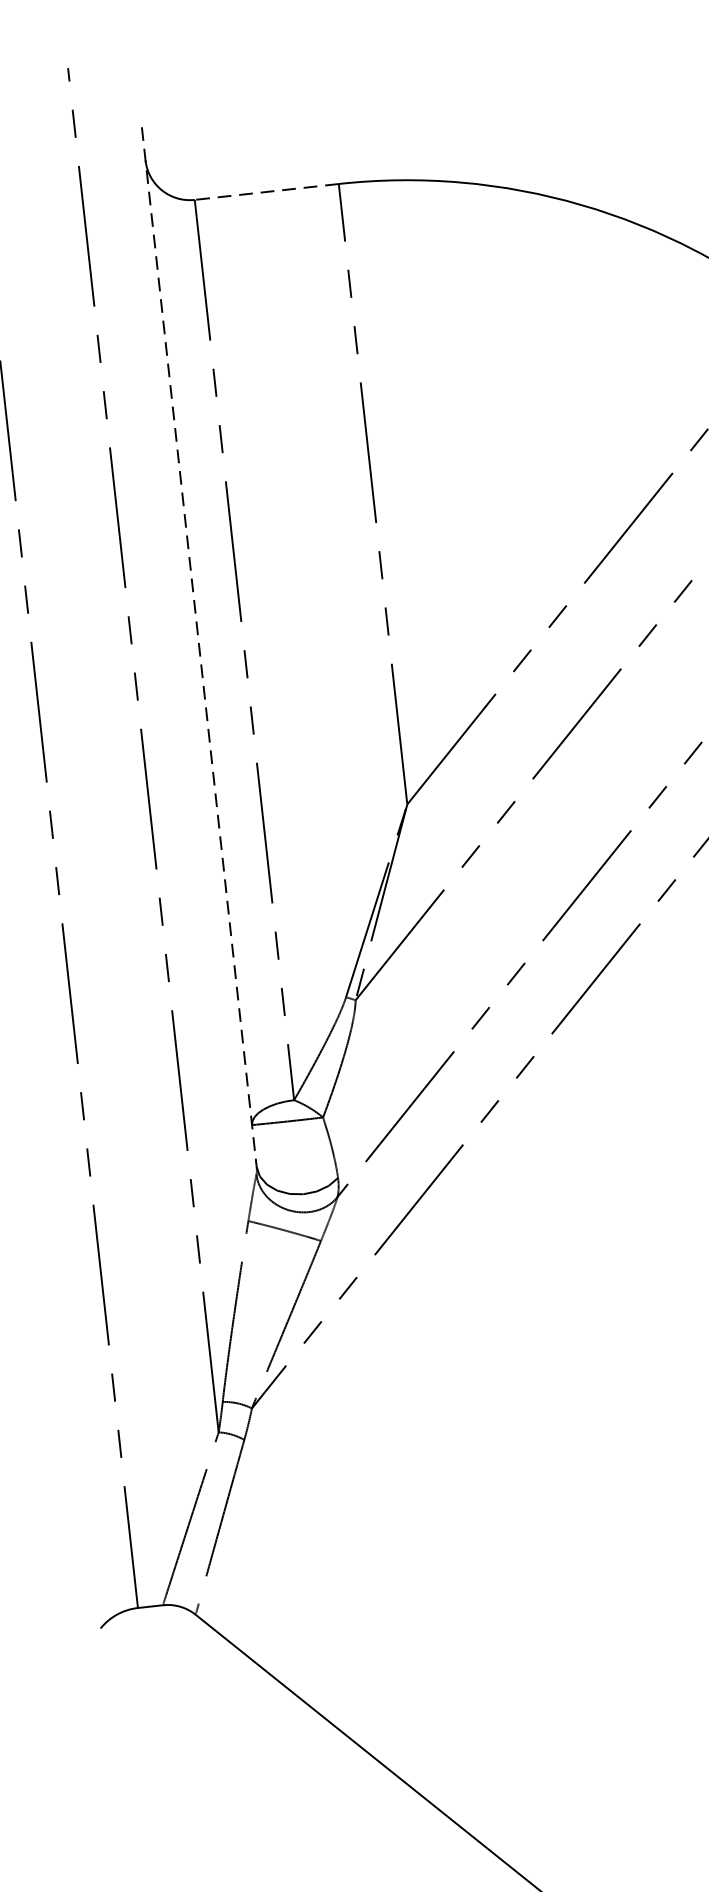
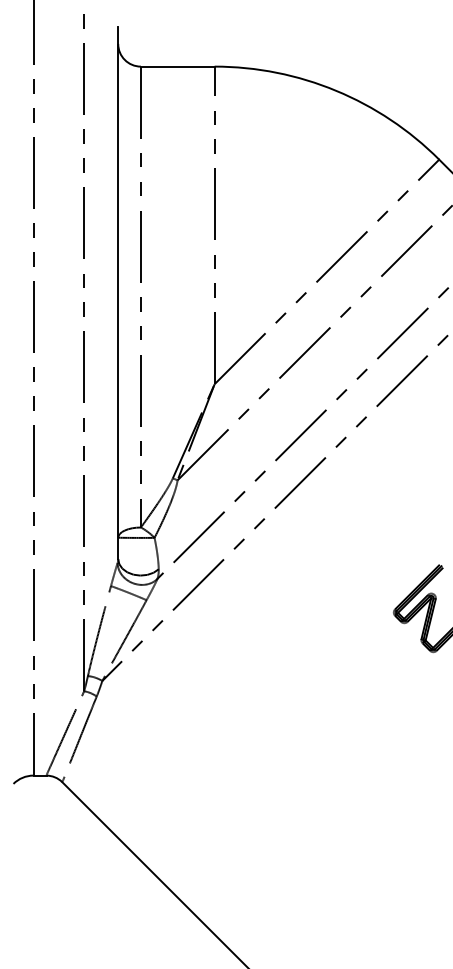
line: (266, 191) -> (177, 66), dashed -> solid
line: (199, 647) -> (118, 293), dashed -> solid

